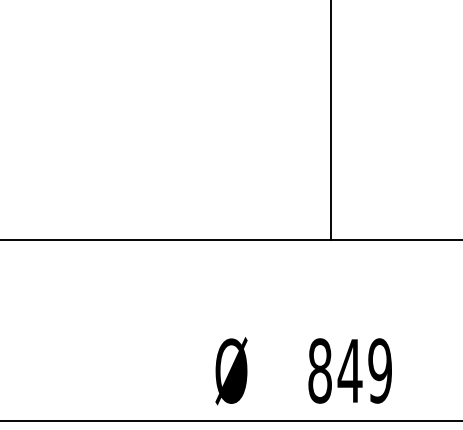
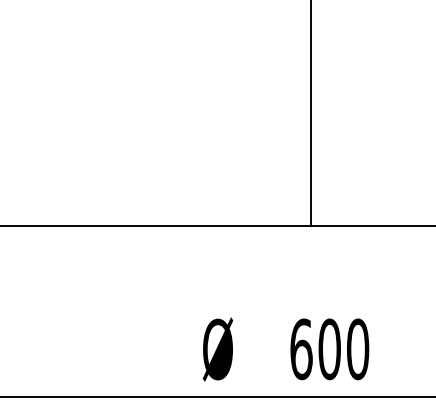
text: (349, 371) -> (329, 349), 849 -> 600

